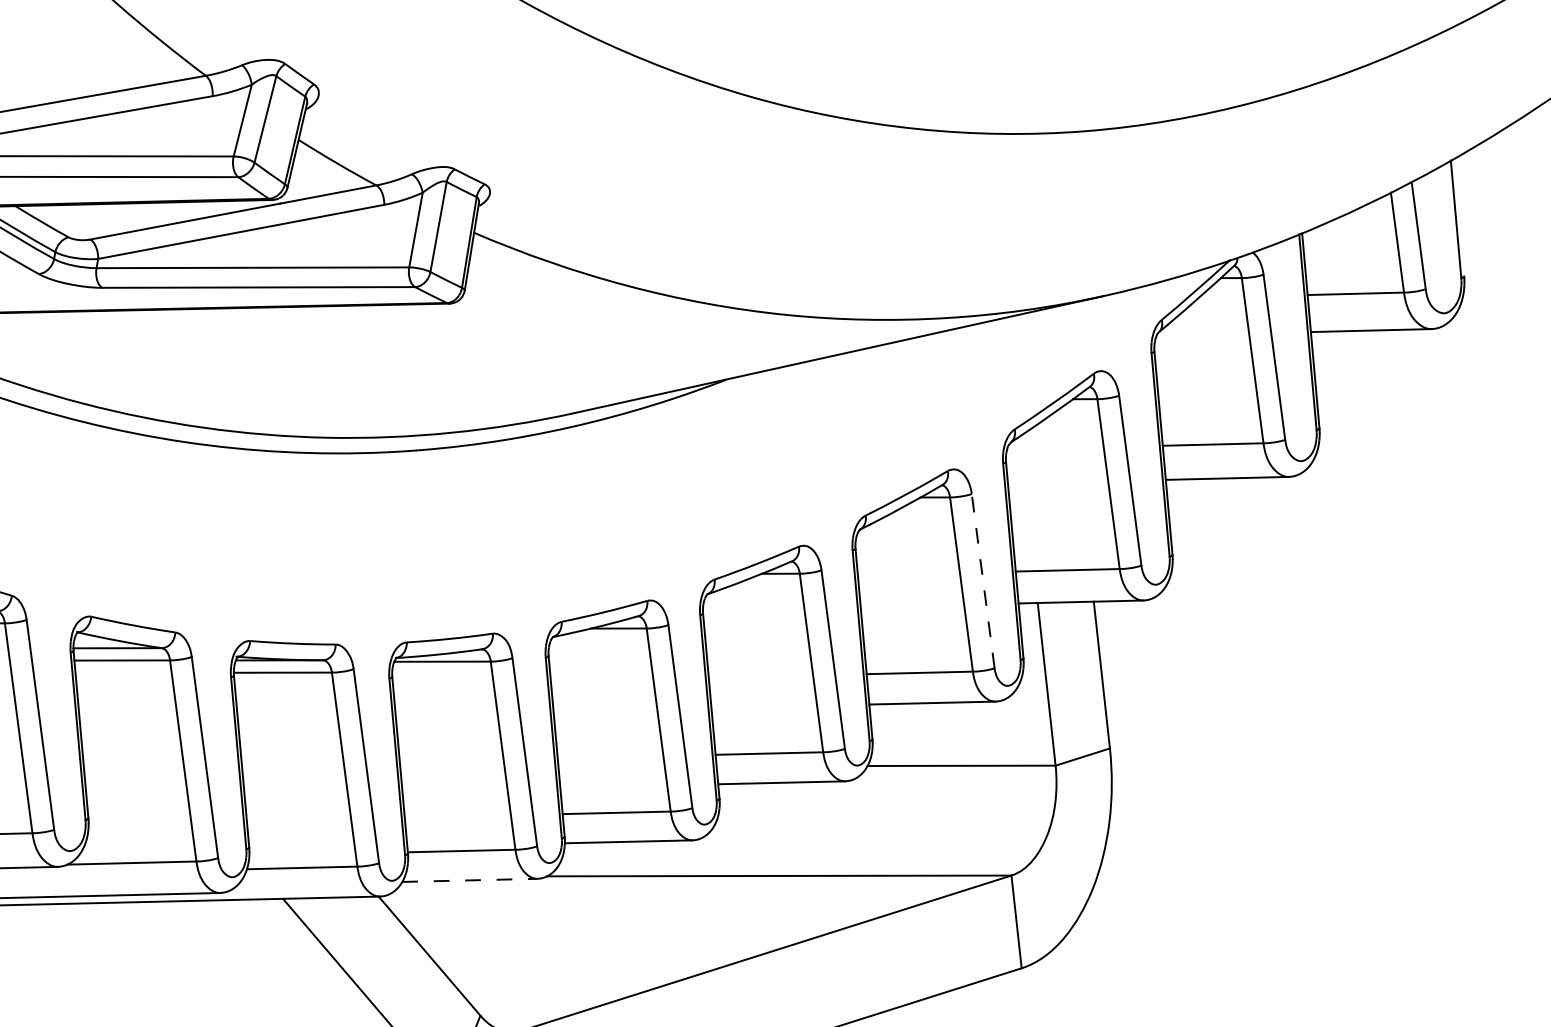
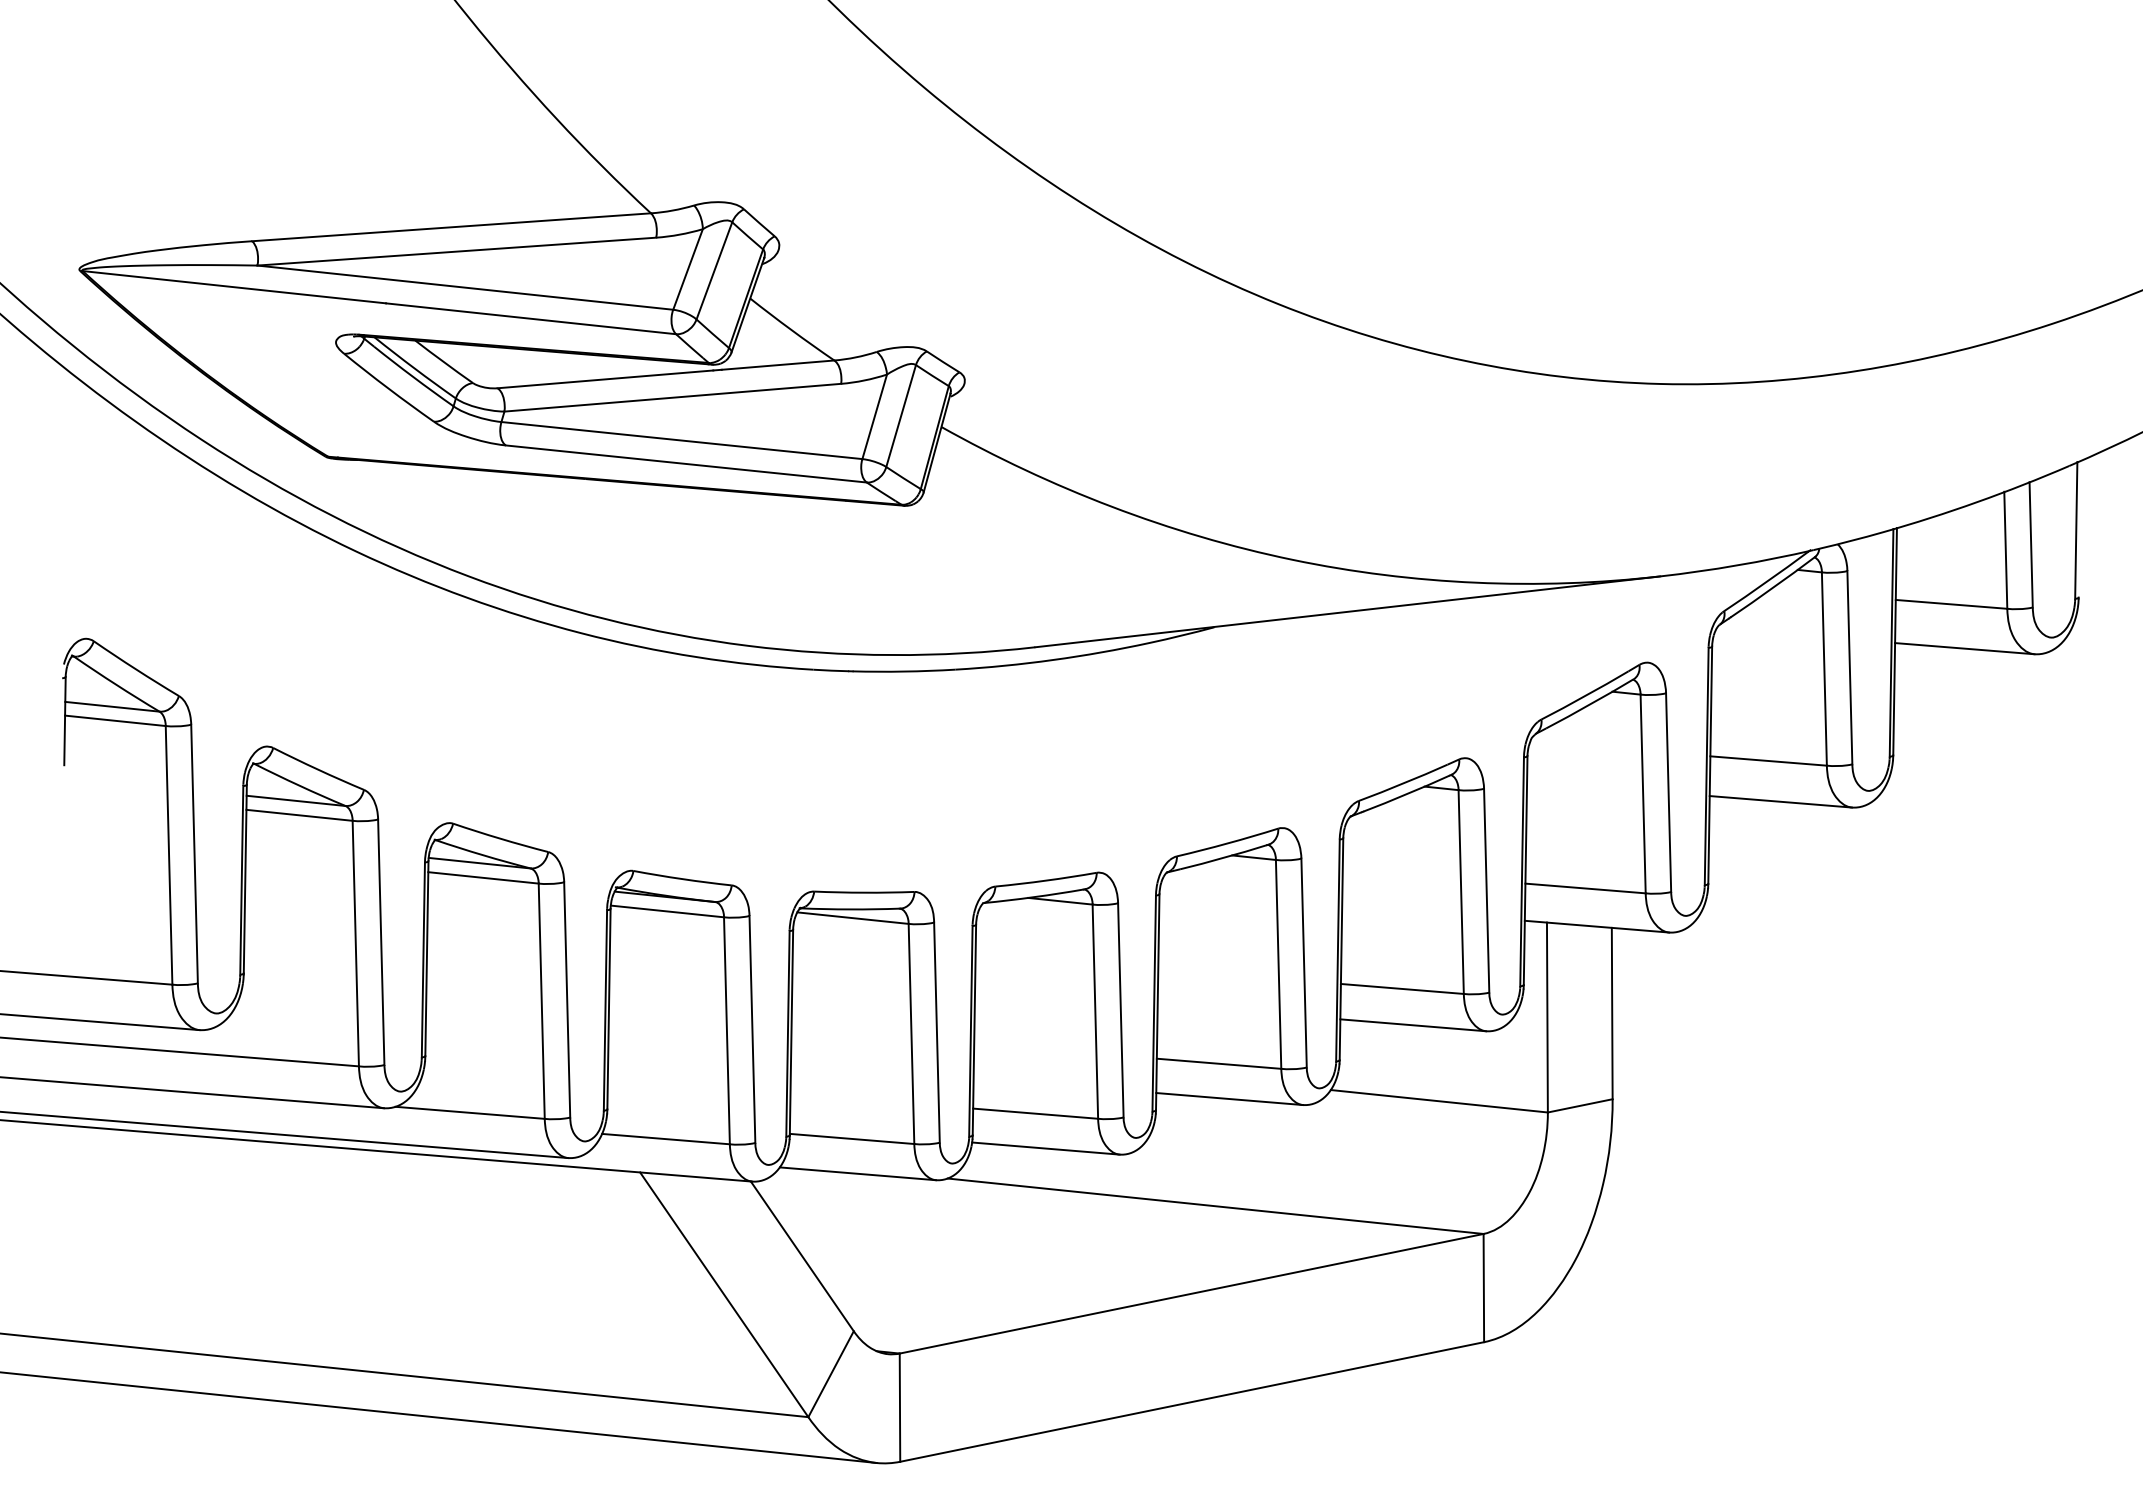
line: (983, 580) -> (1486, 890), dashed -> solid
line: (470, 880) -> (858, 1173), dashed -> solid

